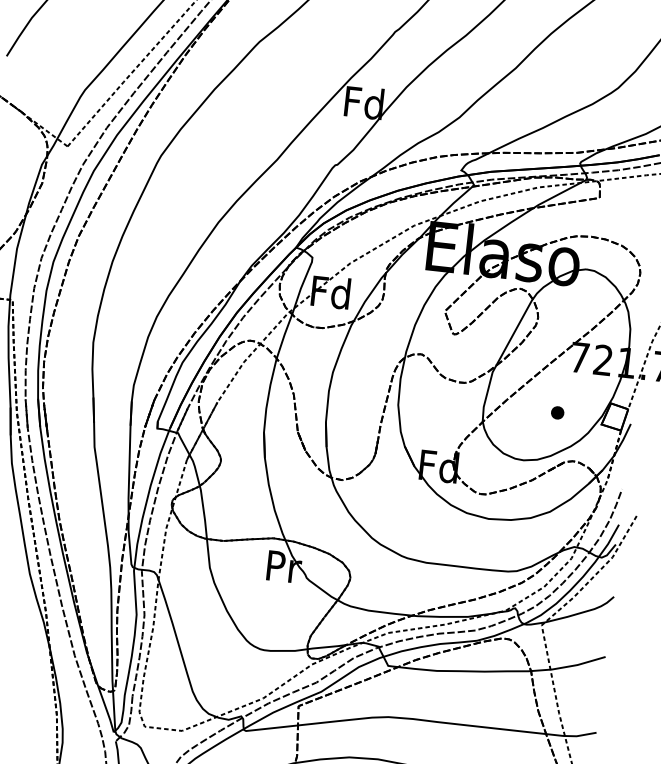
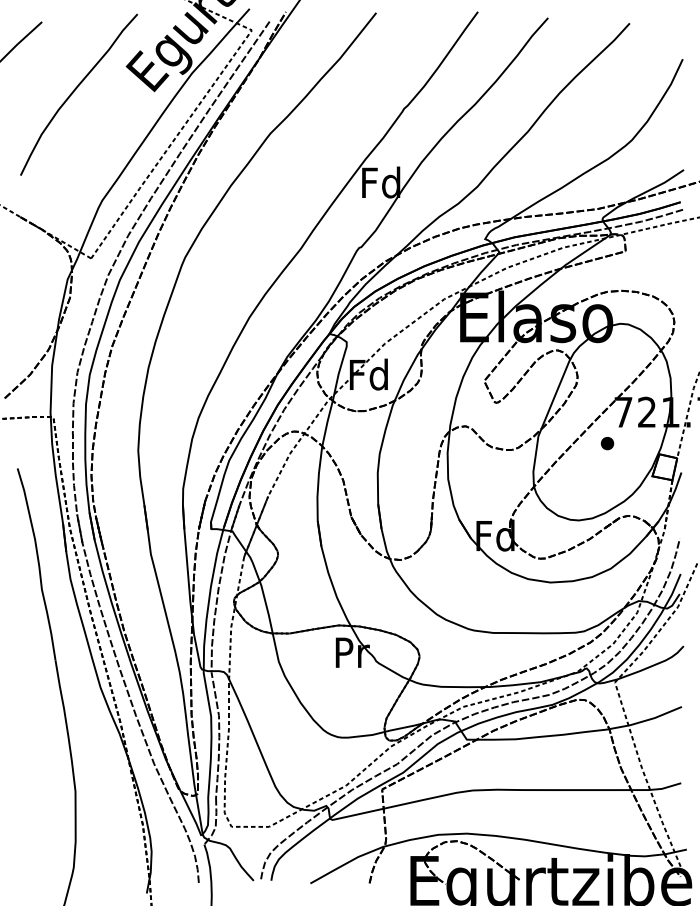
part: (557, 412) -> (607, 443), moved

